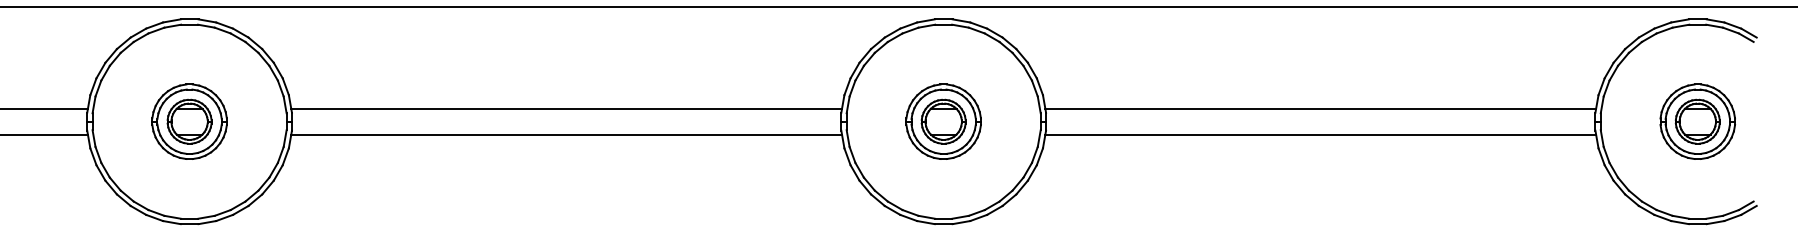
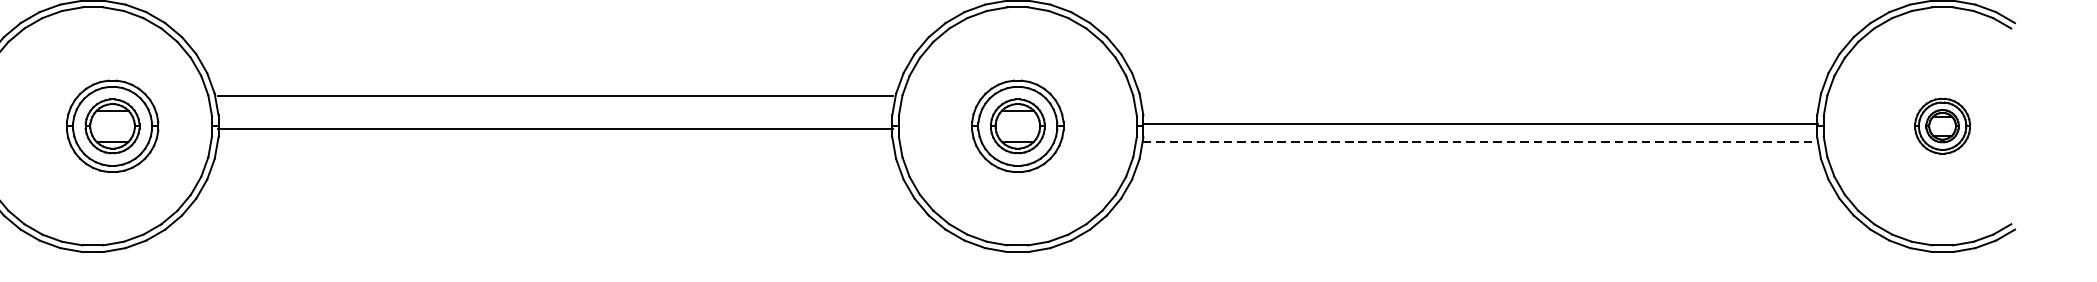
line: (566, 109) -> (555, 96), moved
line: (1320, 109) -> (1480, 124), moved
part: (189, 121) -> (112, 126), moved
part: (1697, 121) -> (1942, 126), size x0.6
line: (566, 134) -> (555, 128), moved
line: (1321, 134) -> (1481, 141), solid -> dashed

